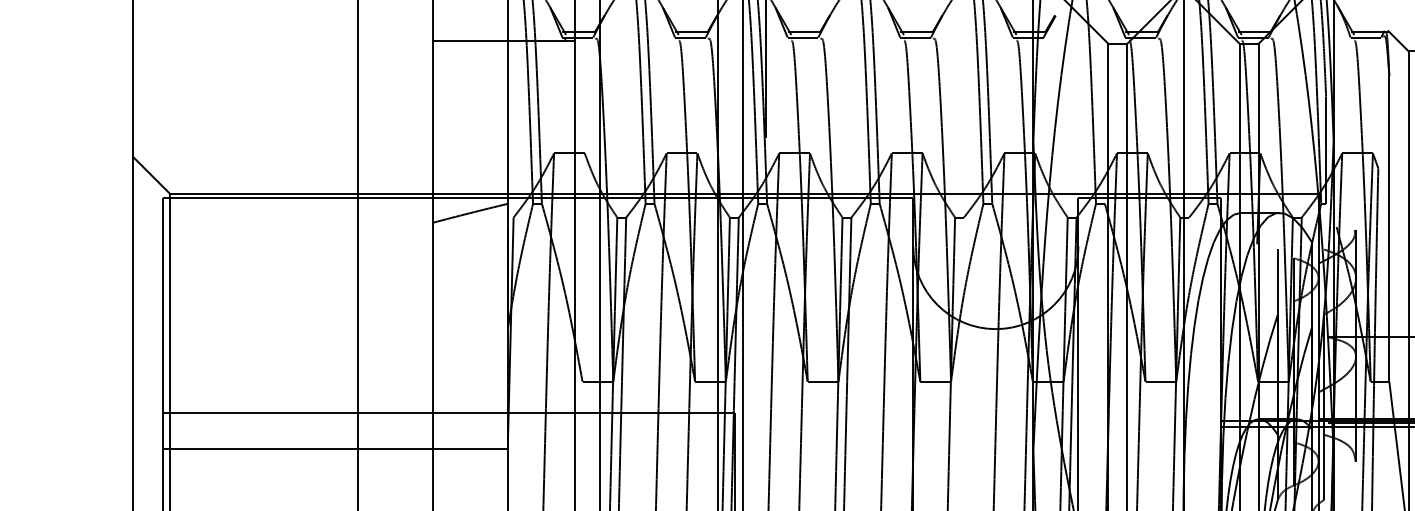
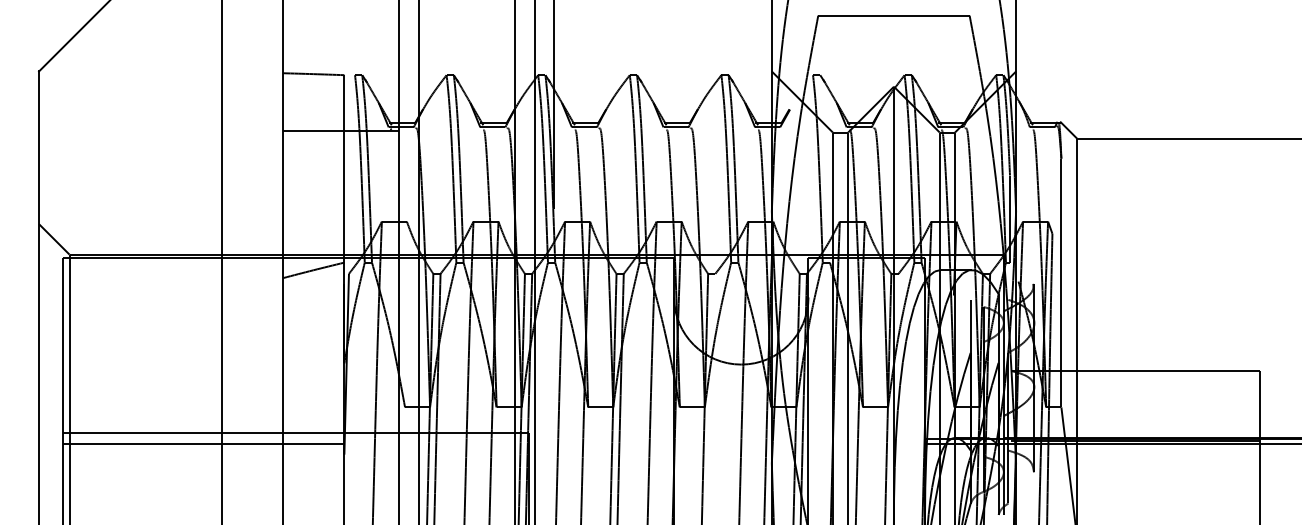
line: (334, 449) -> (203, 444), moved

